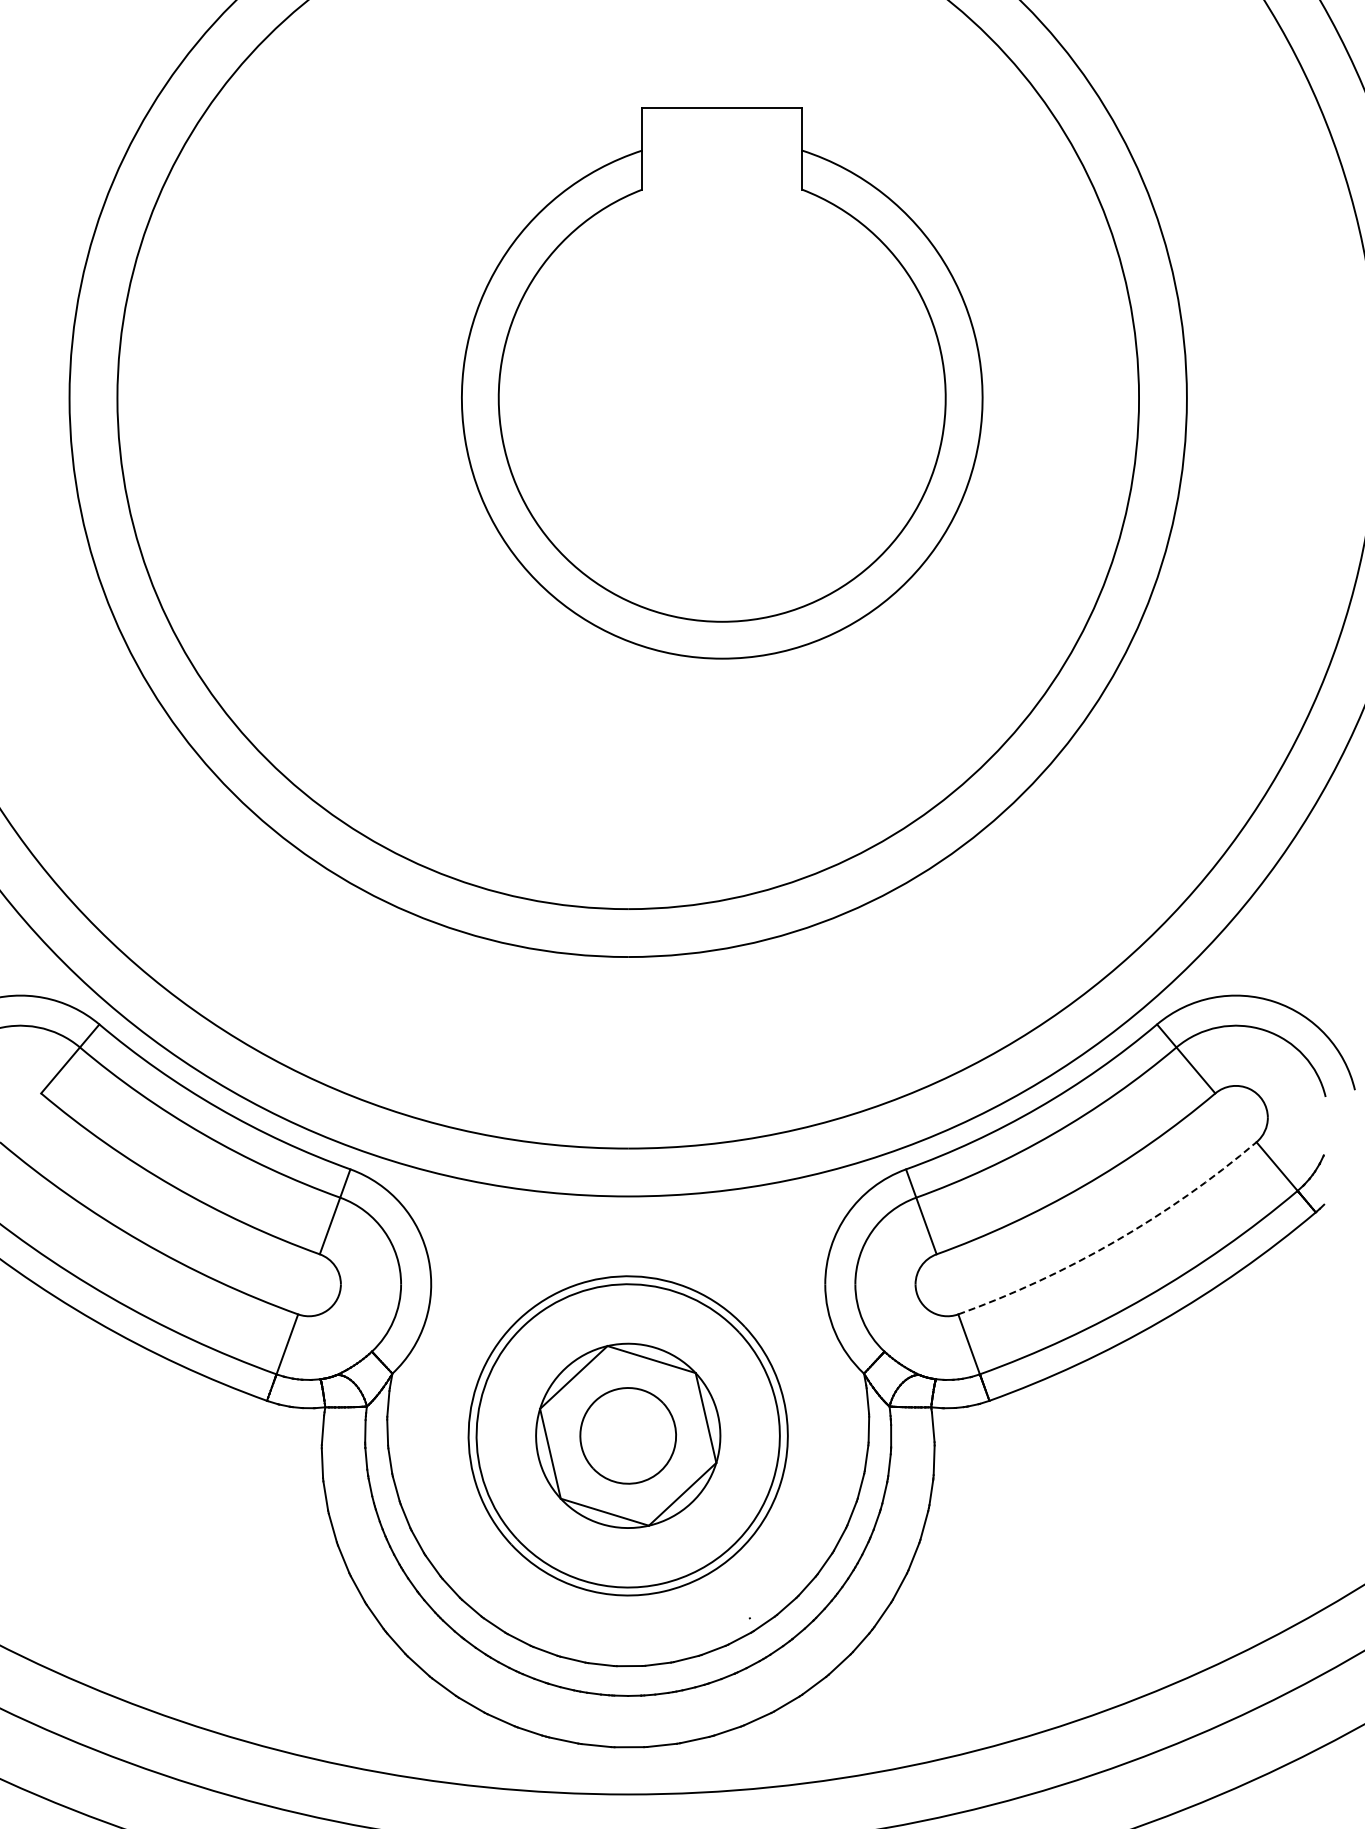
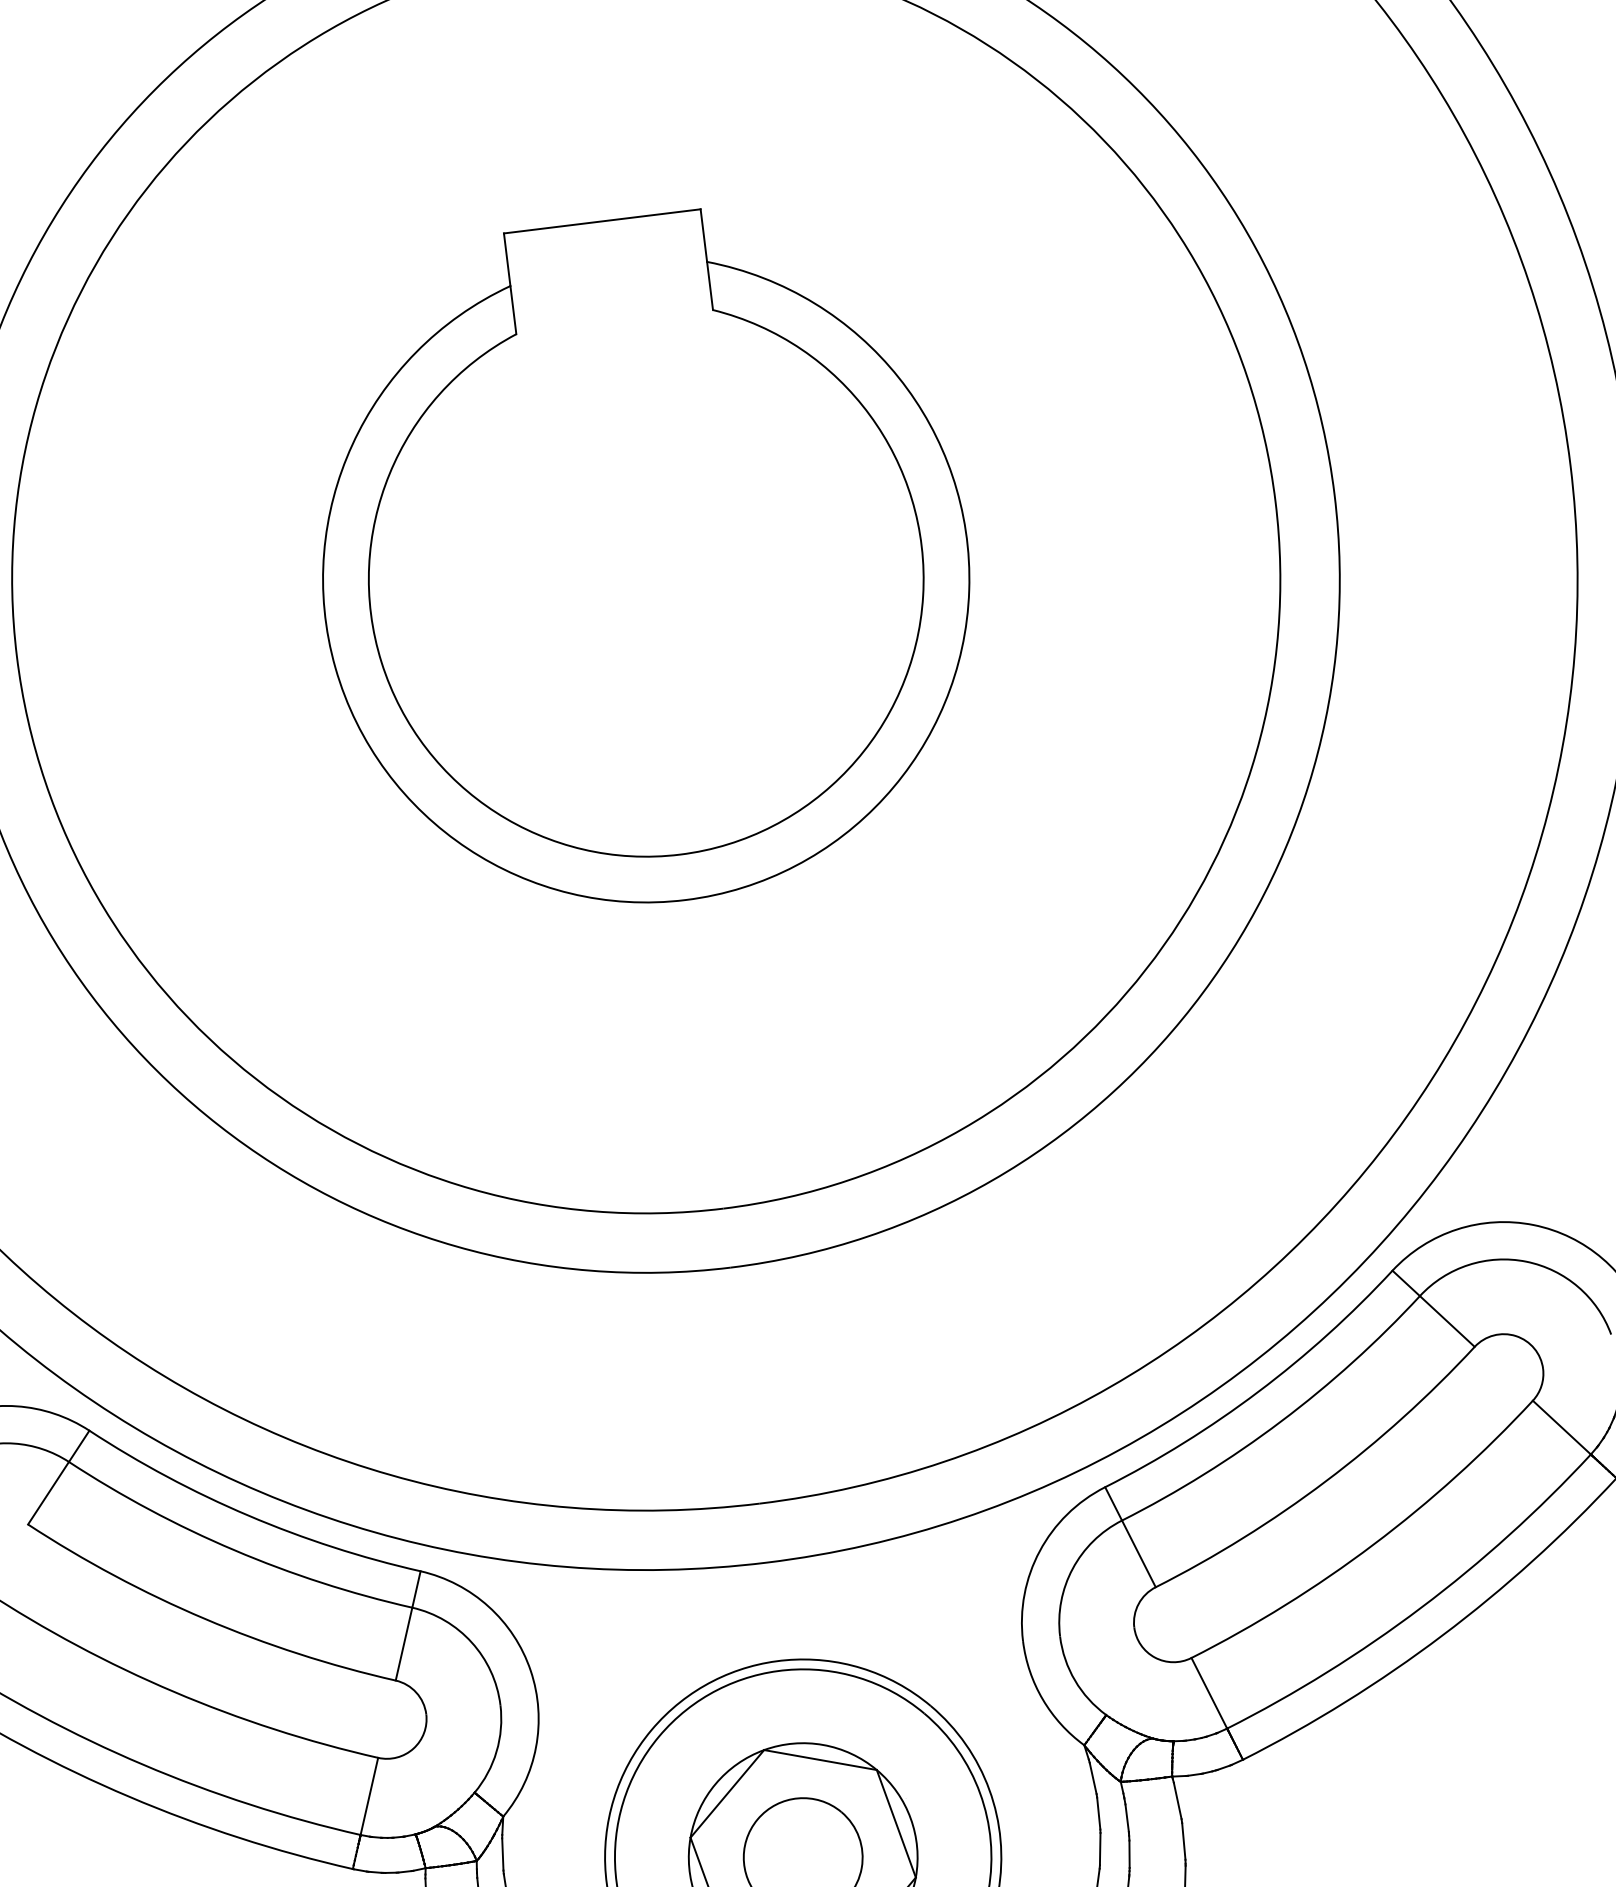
part: (722, 383) -> (644, 560), moved
arc: (1115, 1241) -> (1374, 1544), dashed -> solid

